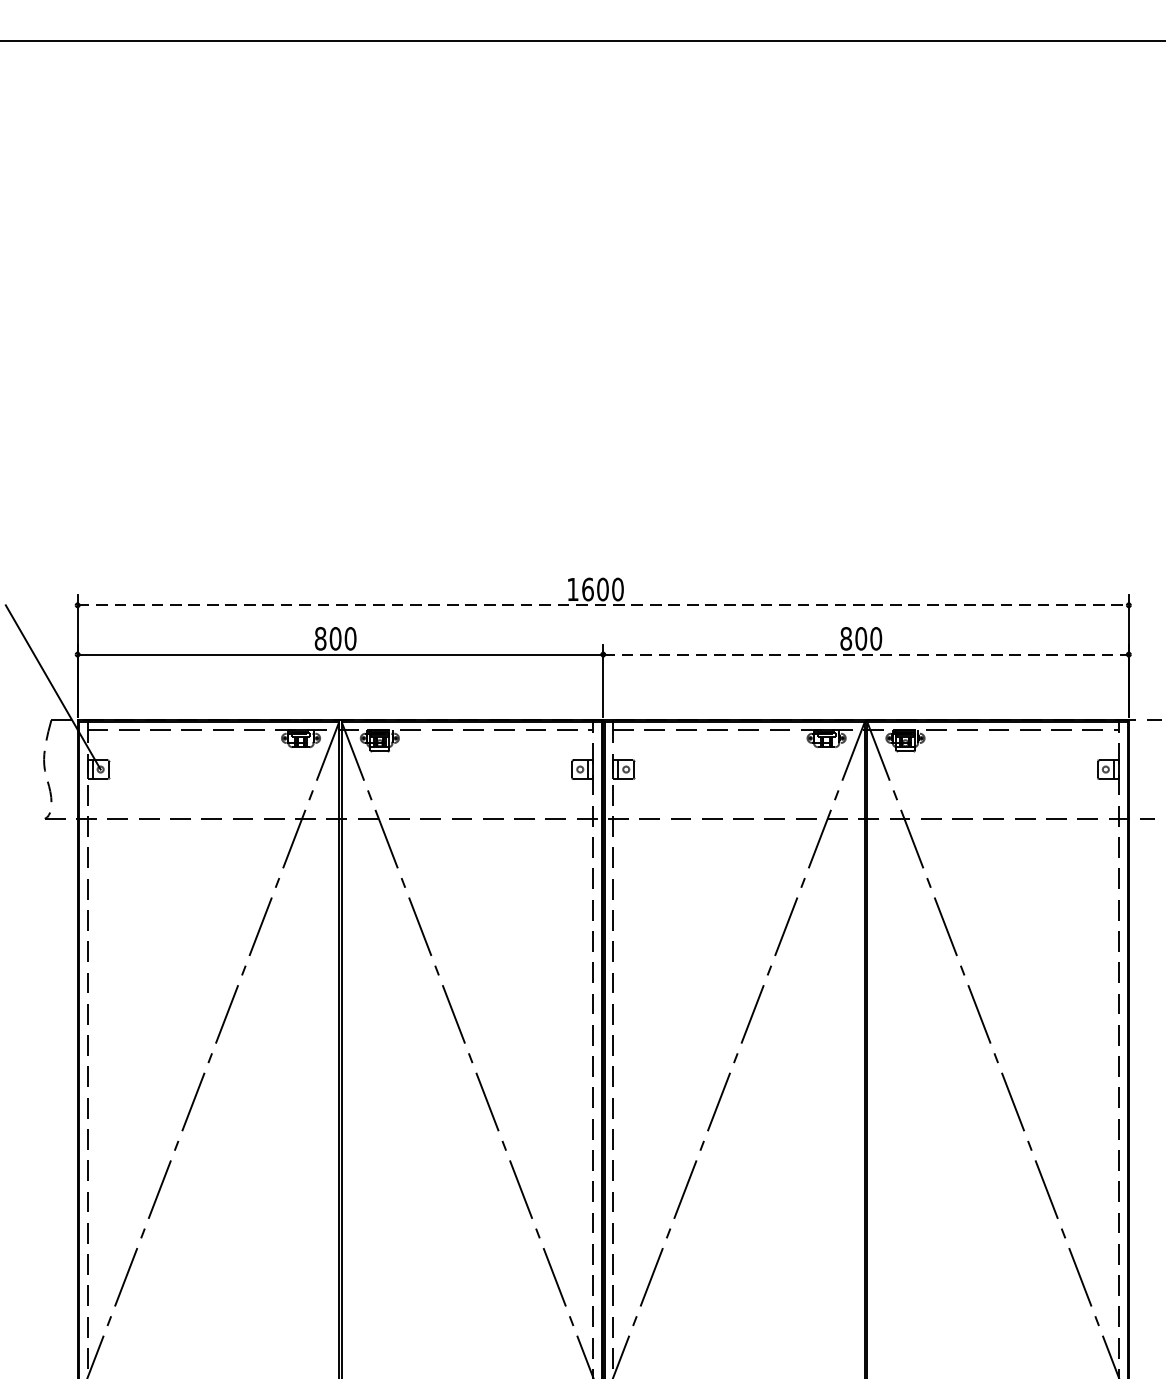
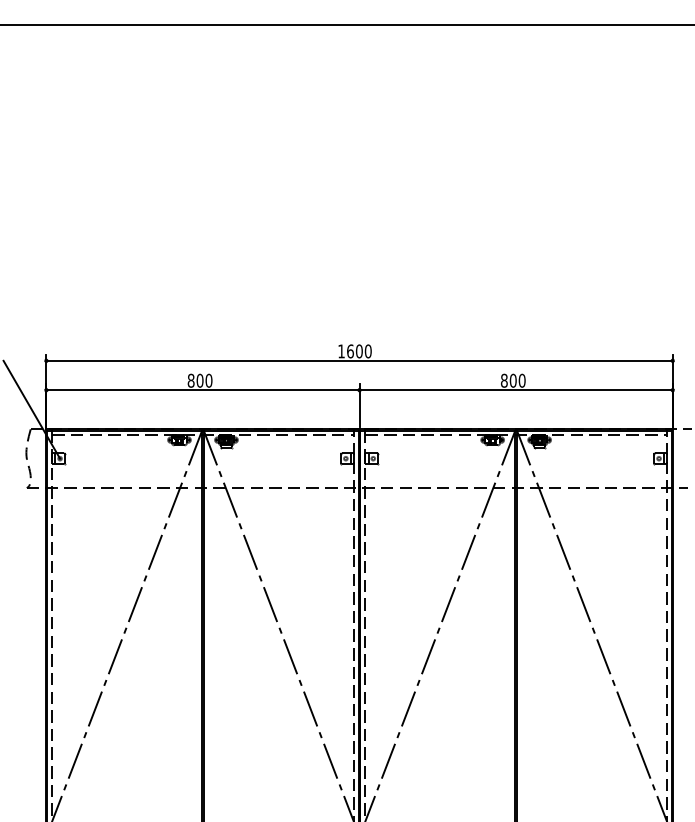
line: (604, 604) -> (360, 360), dashed -> solid
line: (866, 655) -> (516, 390), dashed -> solid

